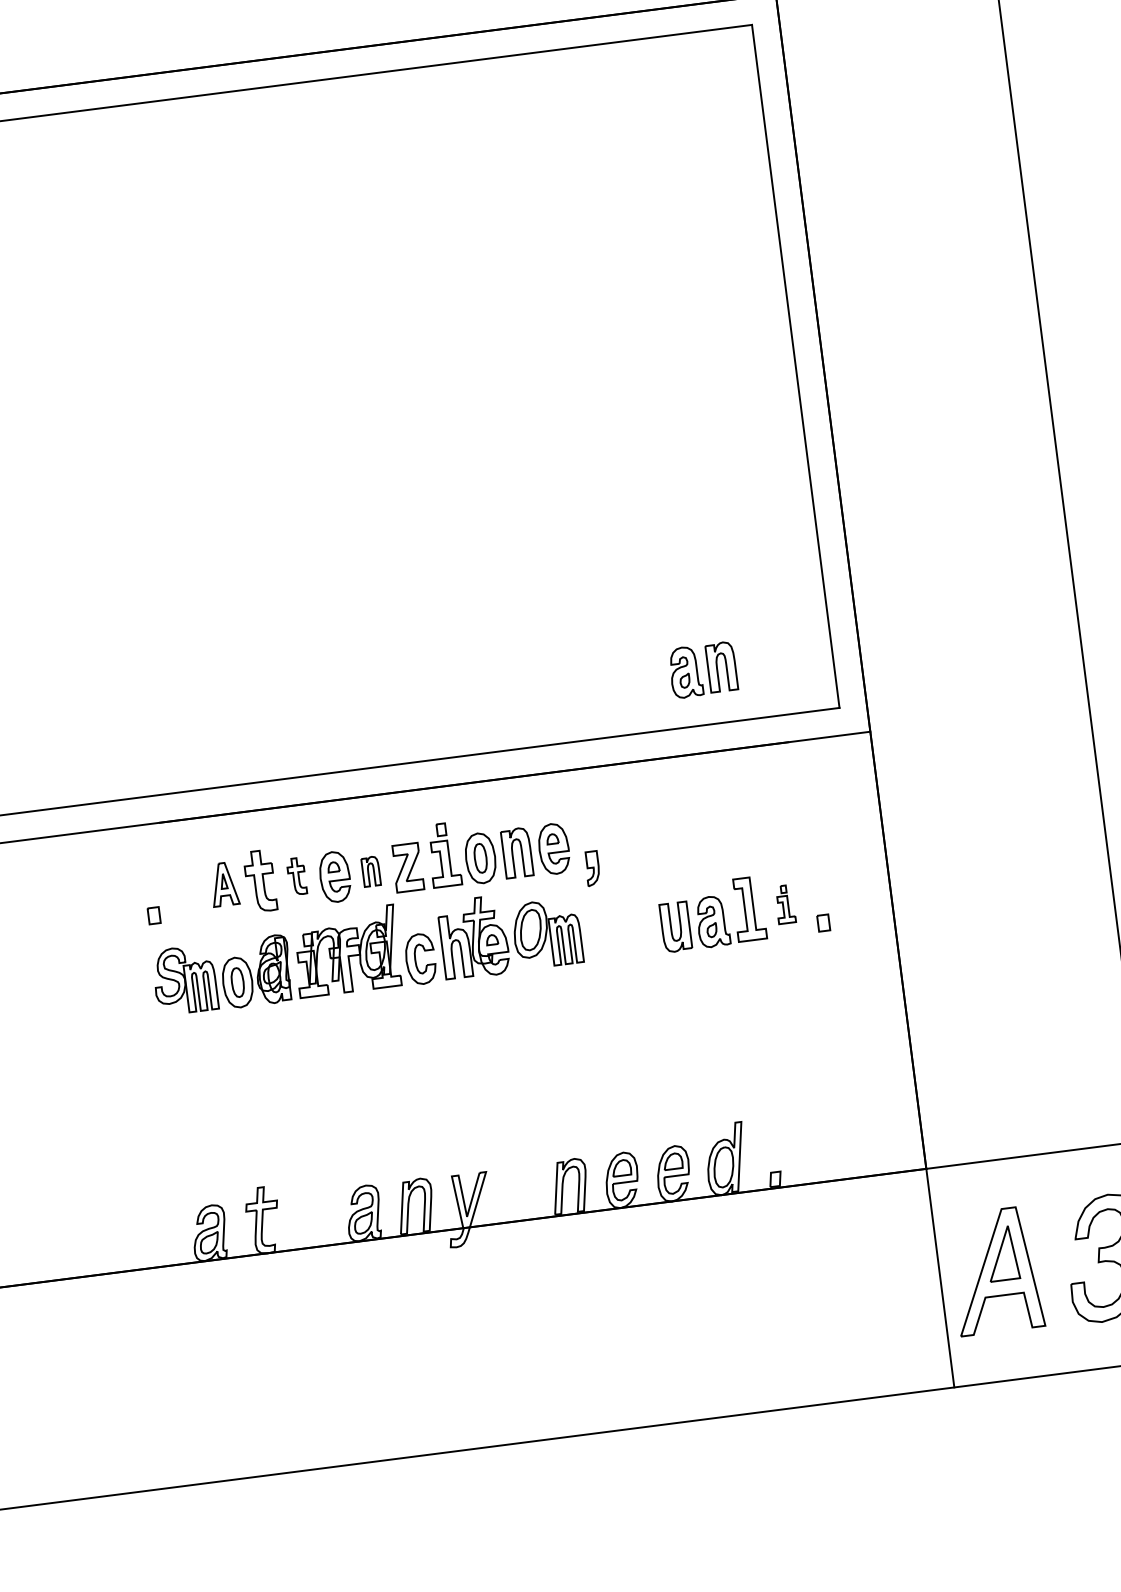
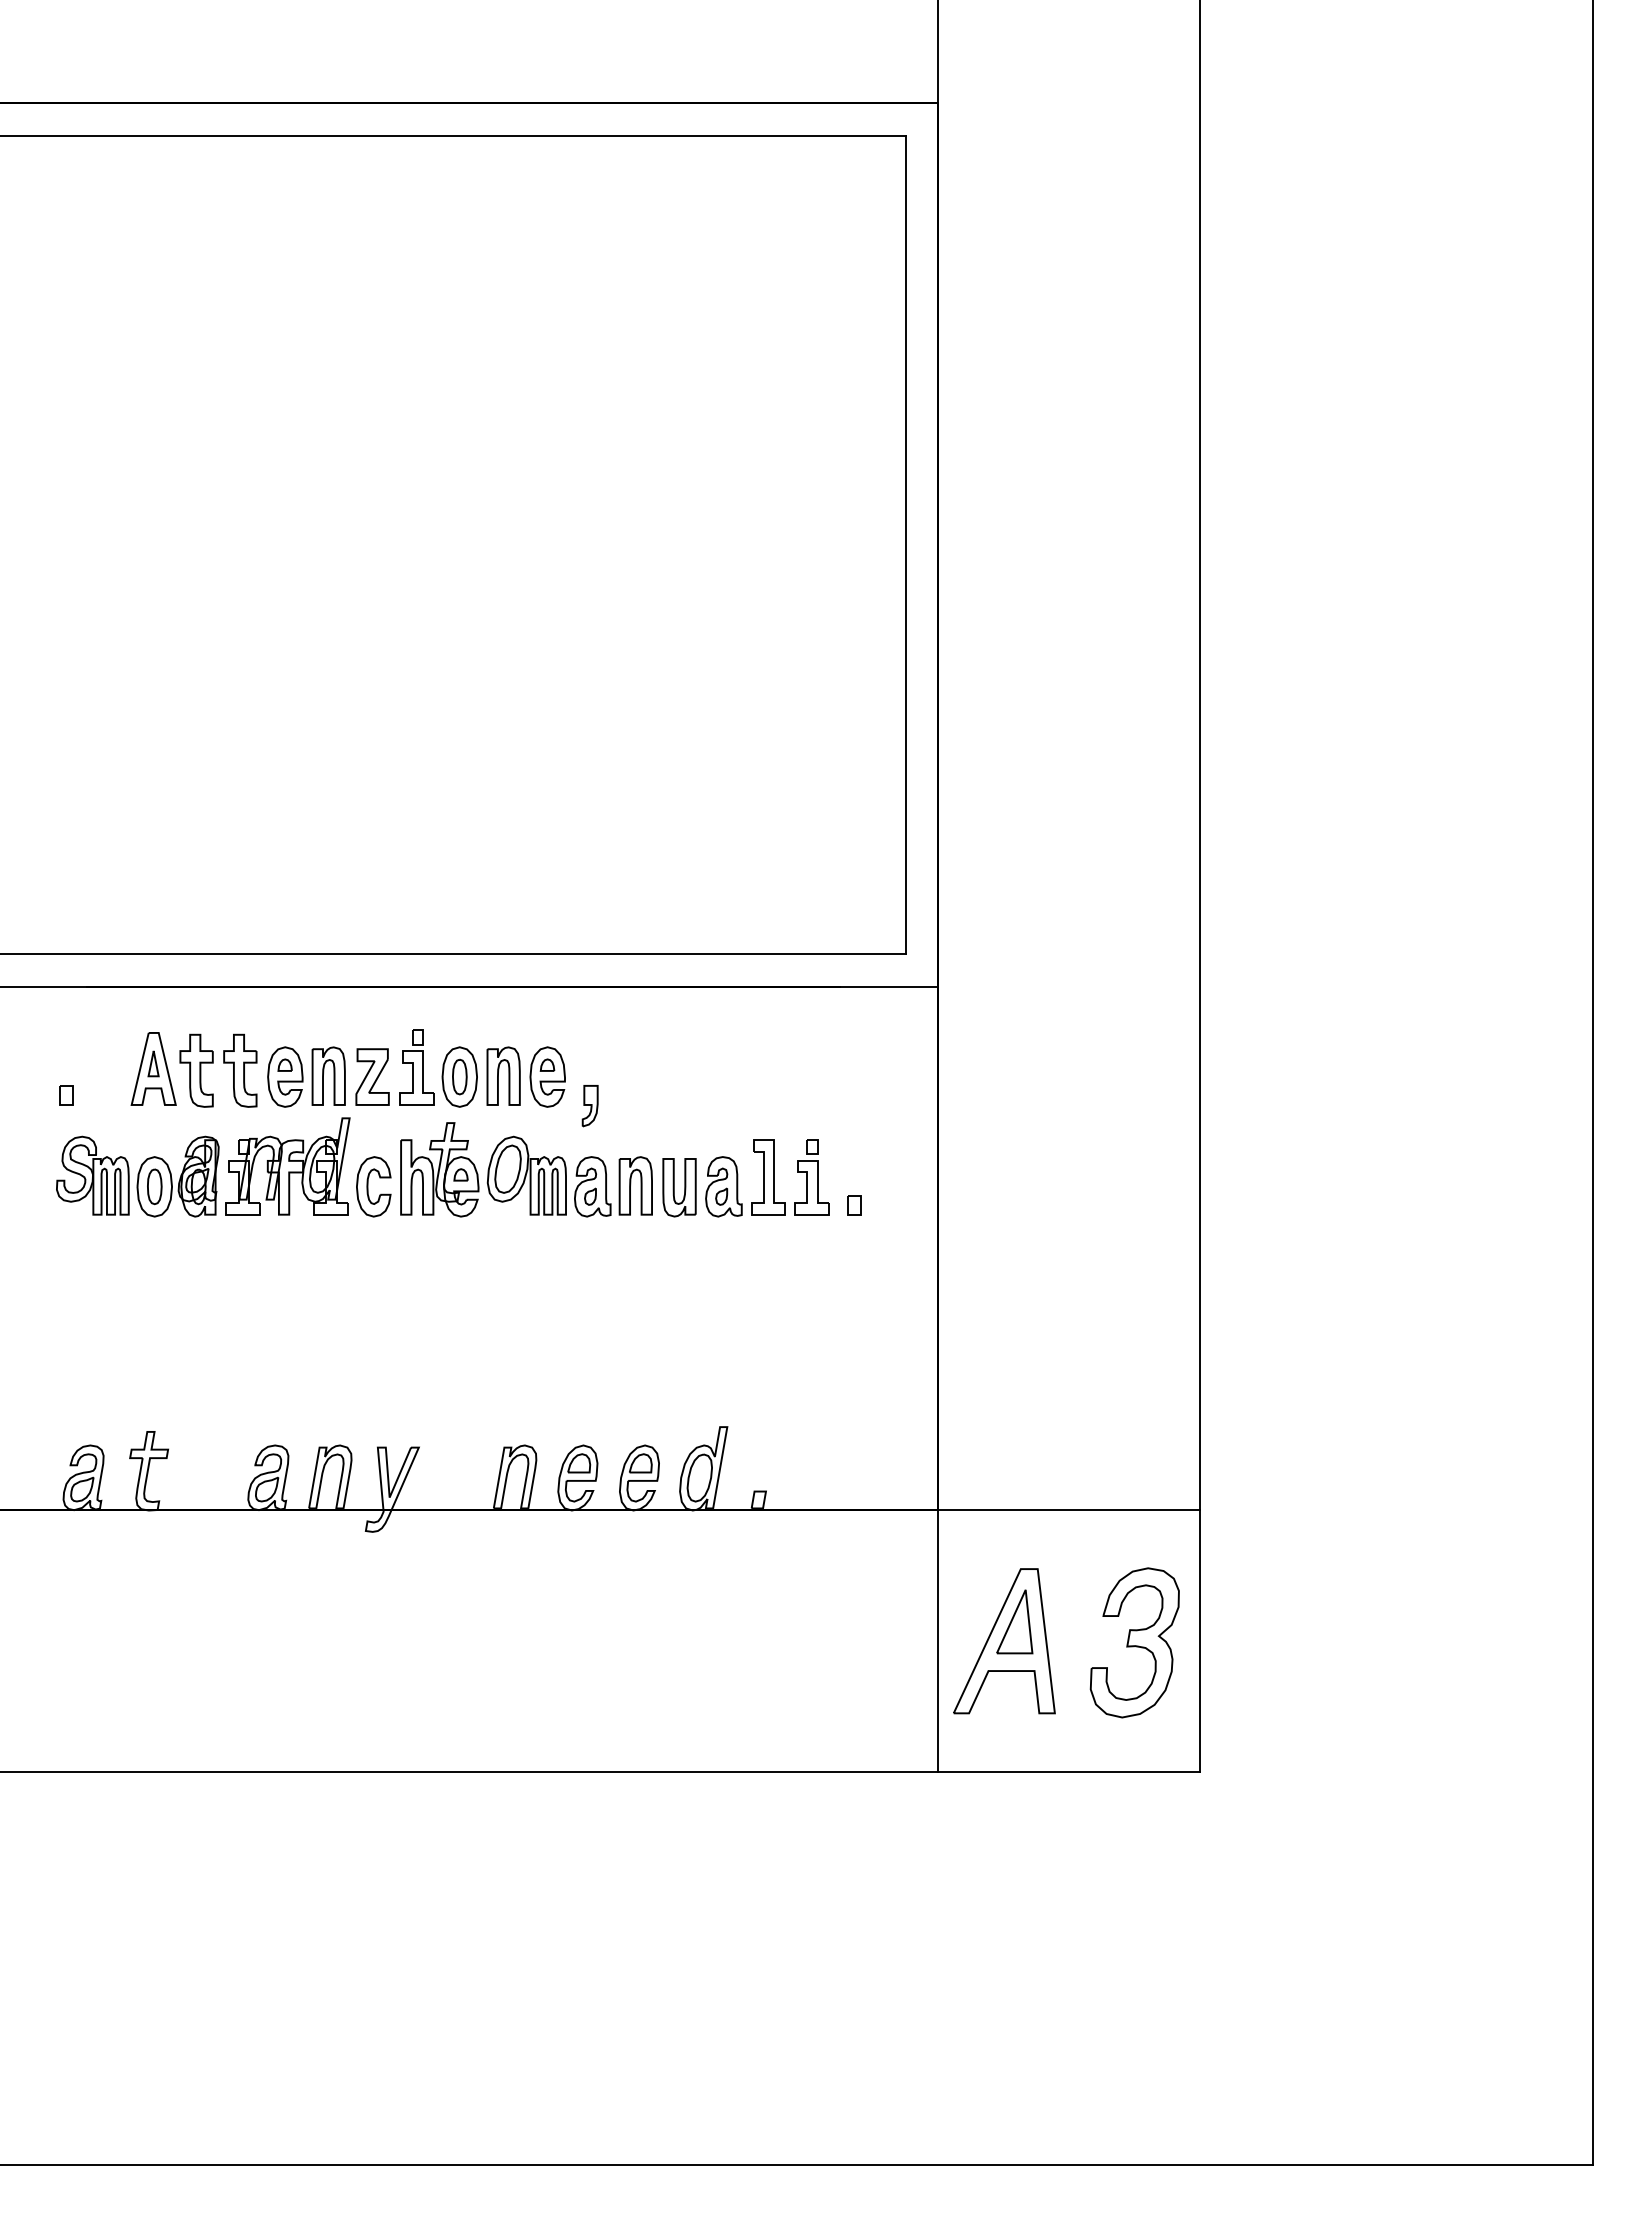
part: (703, 669) -> (613, 1186), moved
part: (370, 871) -> (328, 1075), size x1.67
part: (296, 876) -> (240, 1070), size x1.67
part: (224, 883) -> (153, 1068), size x1.43
part: (784, 904) -> (811, 1177), size x1.67

